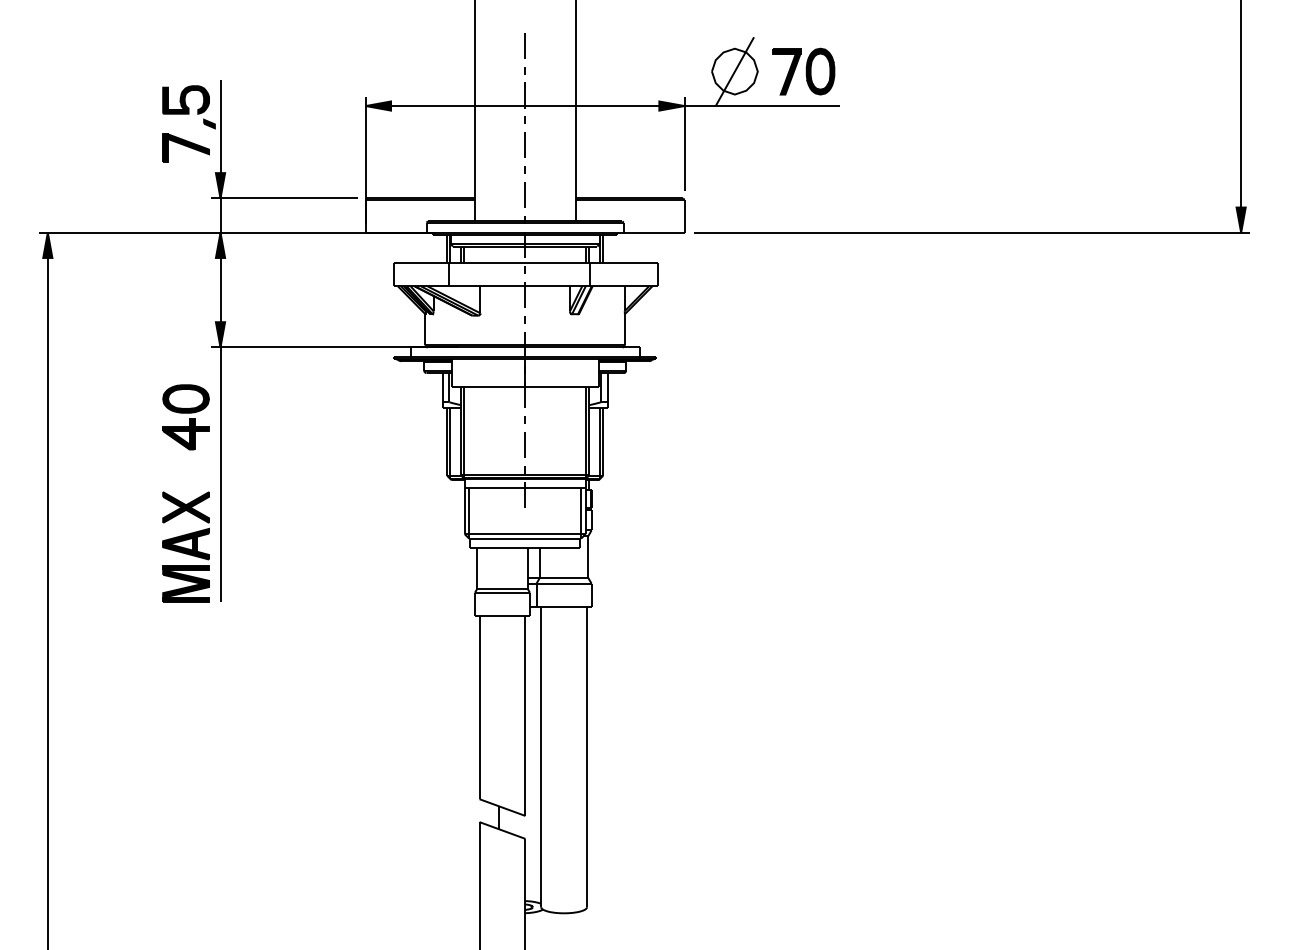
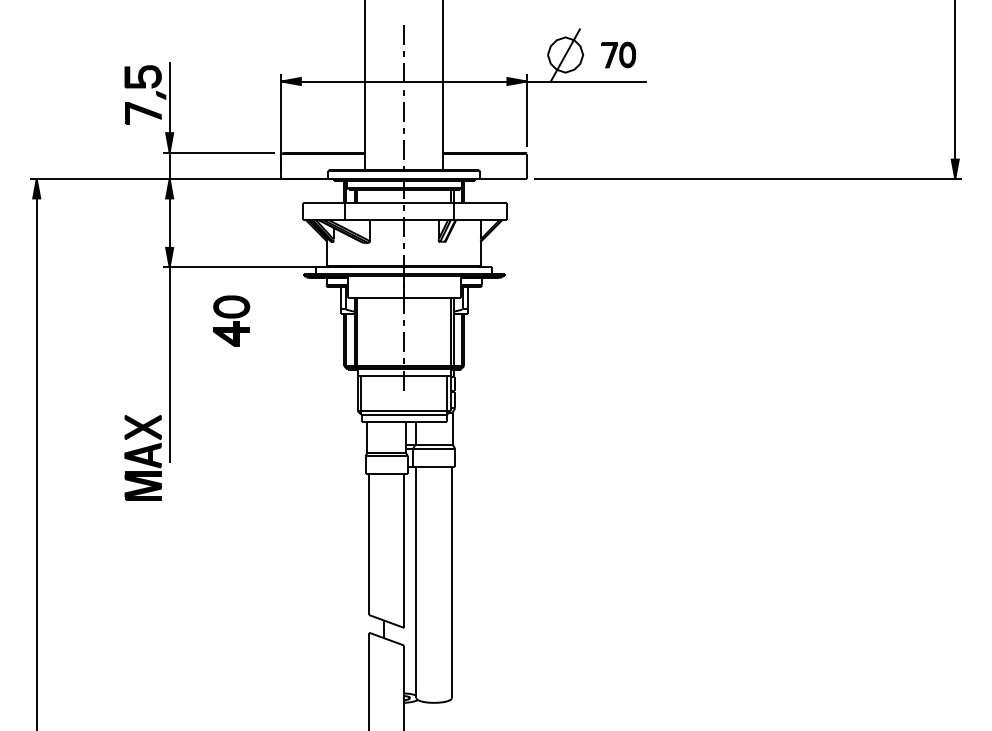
part: (803, 71) -> (618, 54), size x0.7
part: (185, 417) -> (231, 321), moved
part: (185, 546) -> (142, 457), moved

